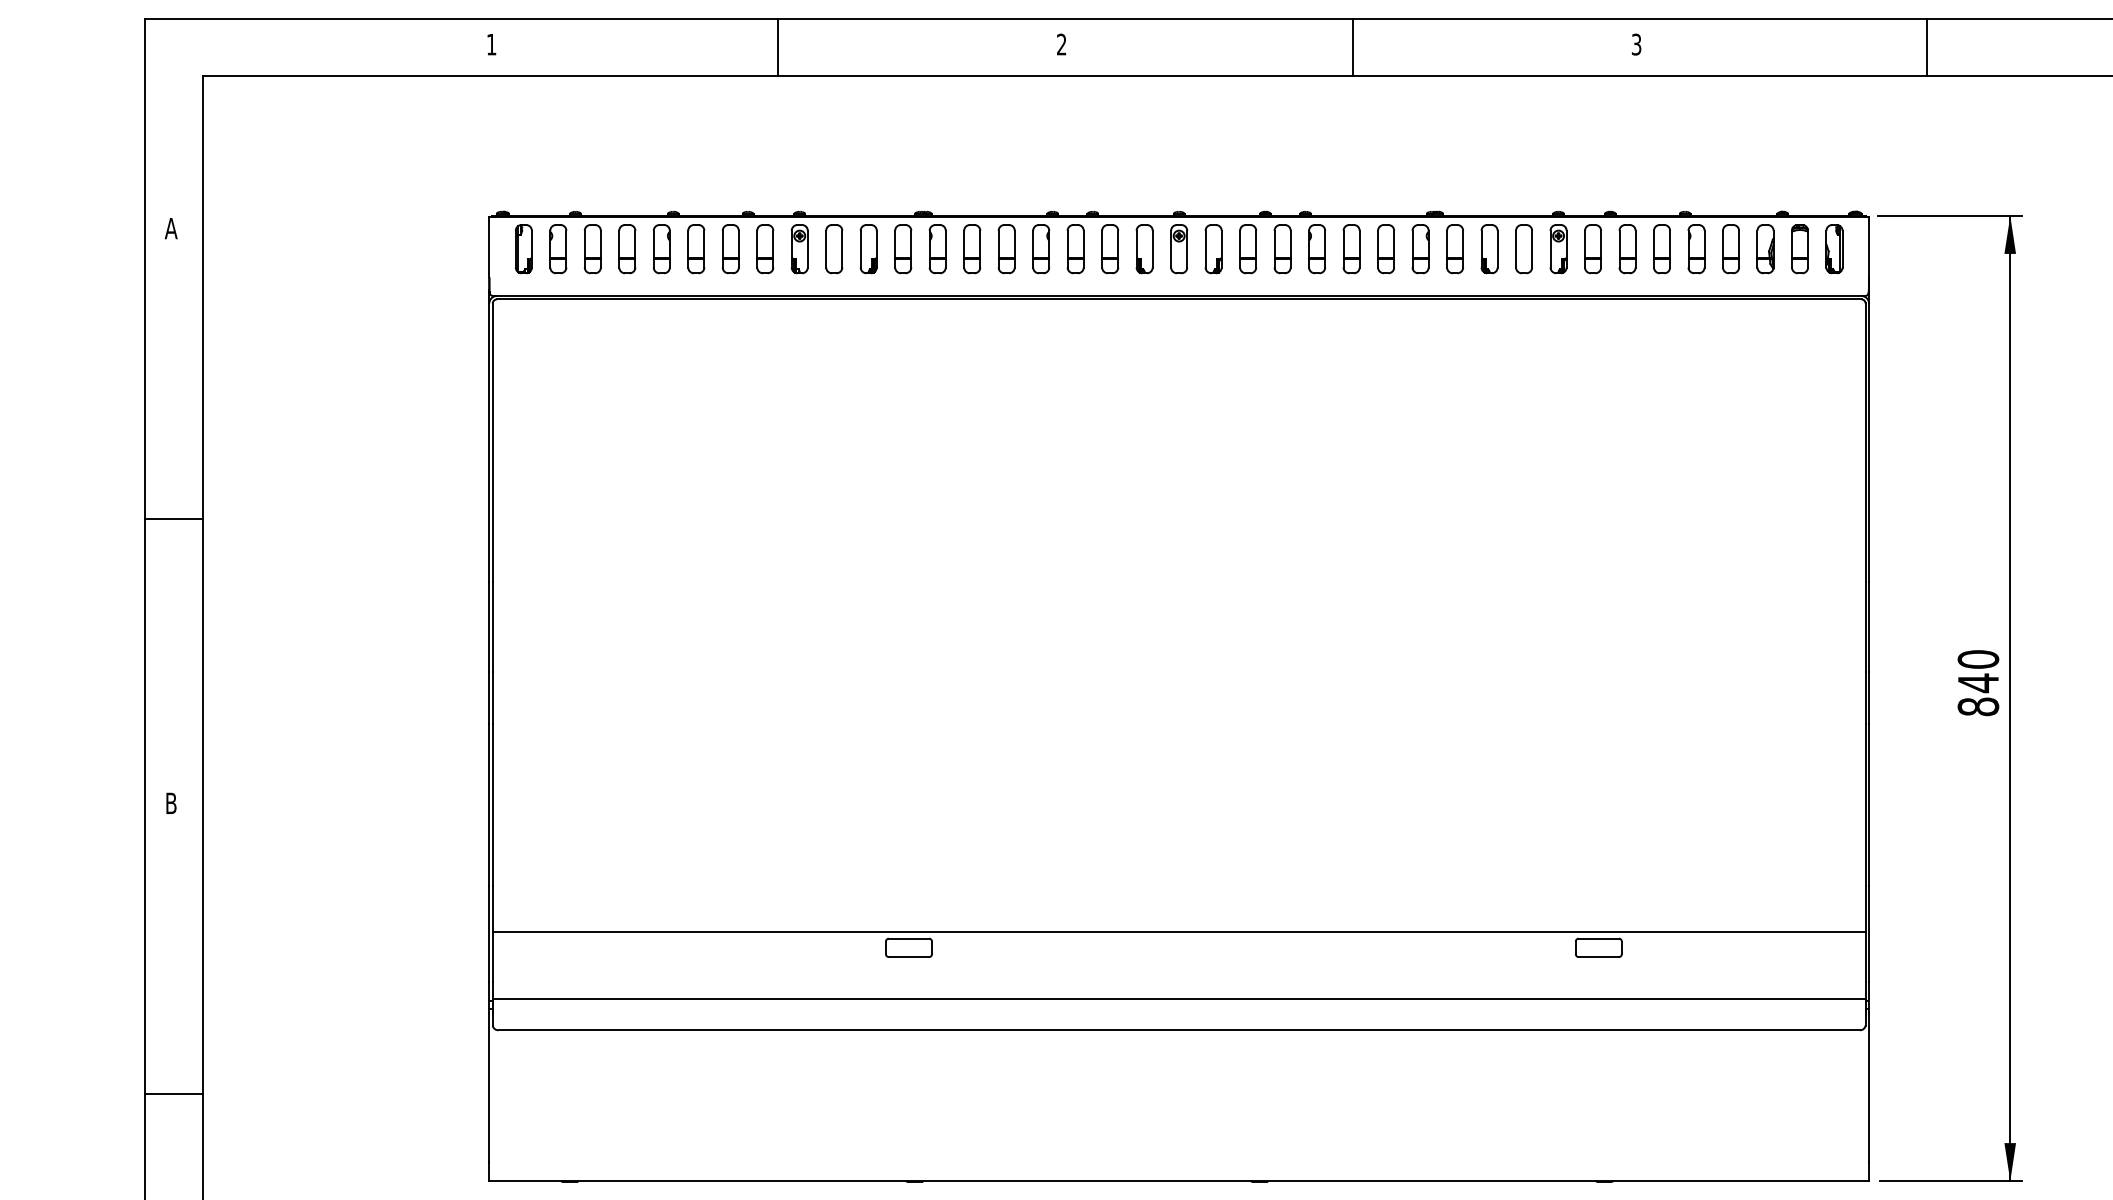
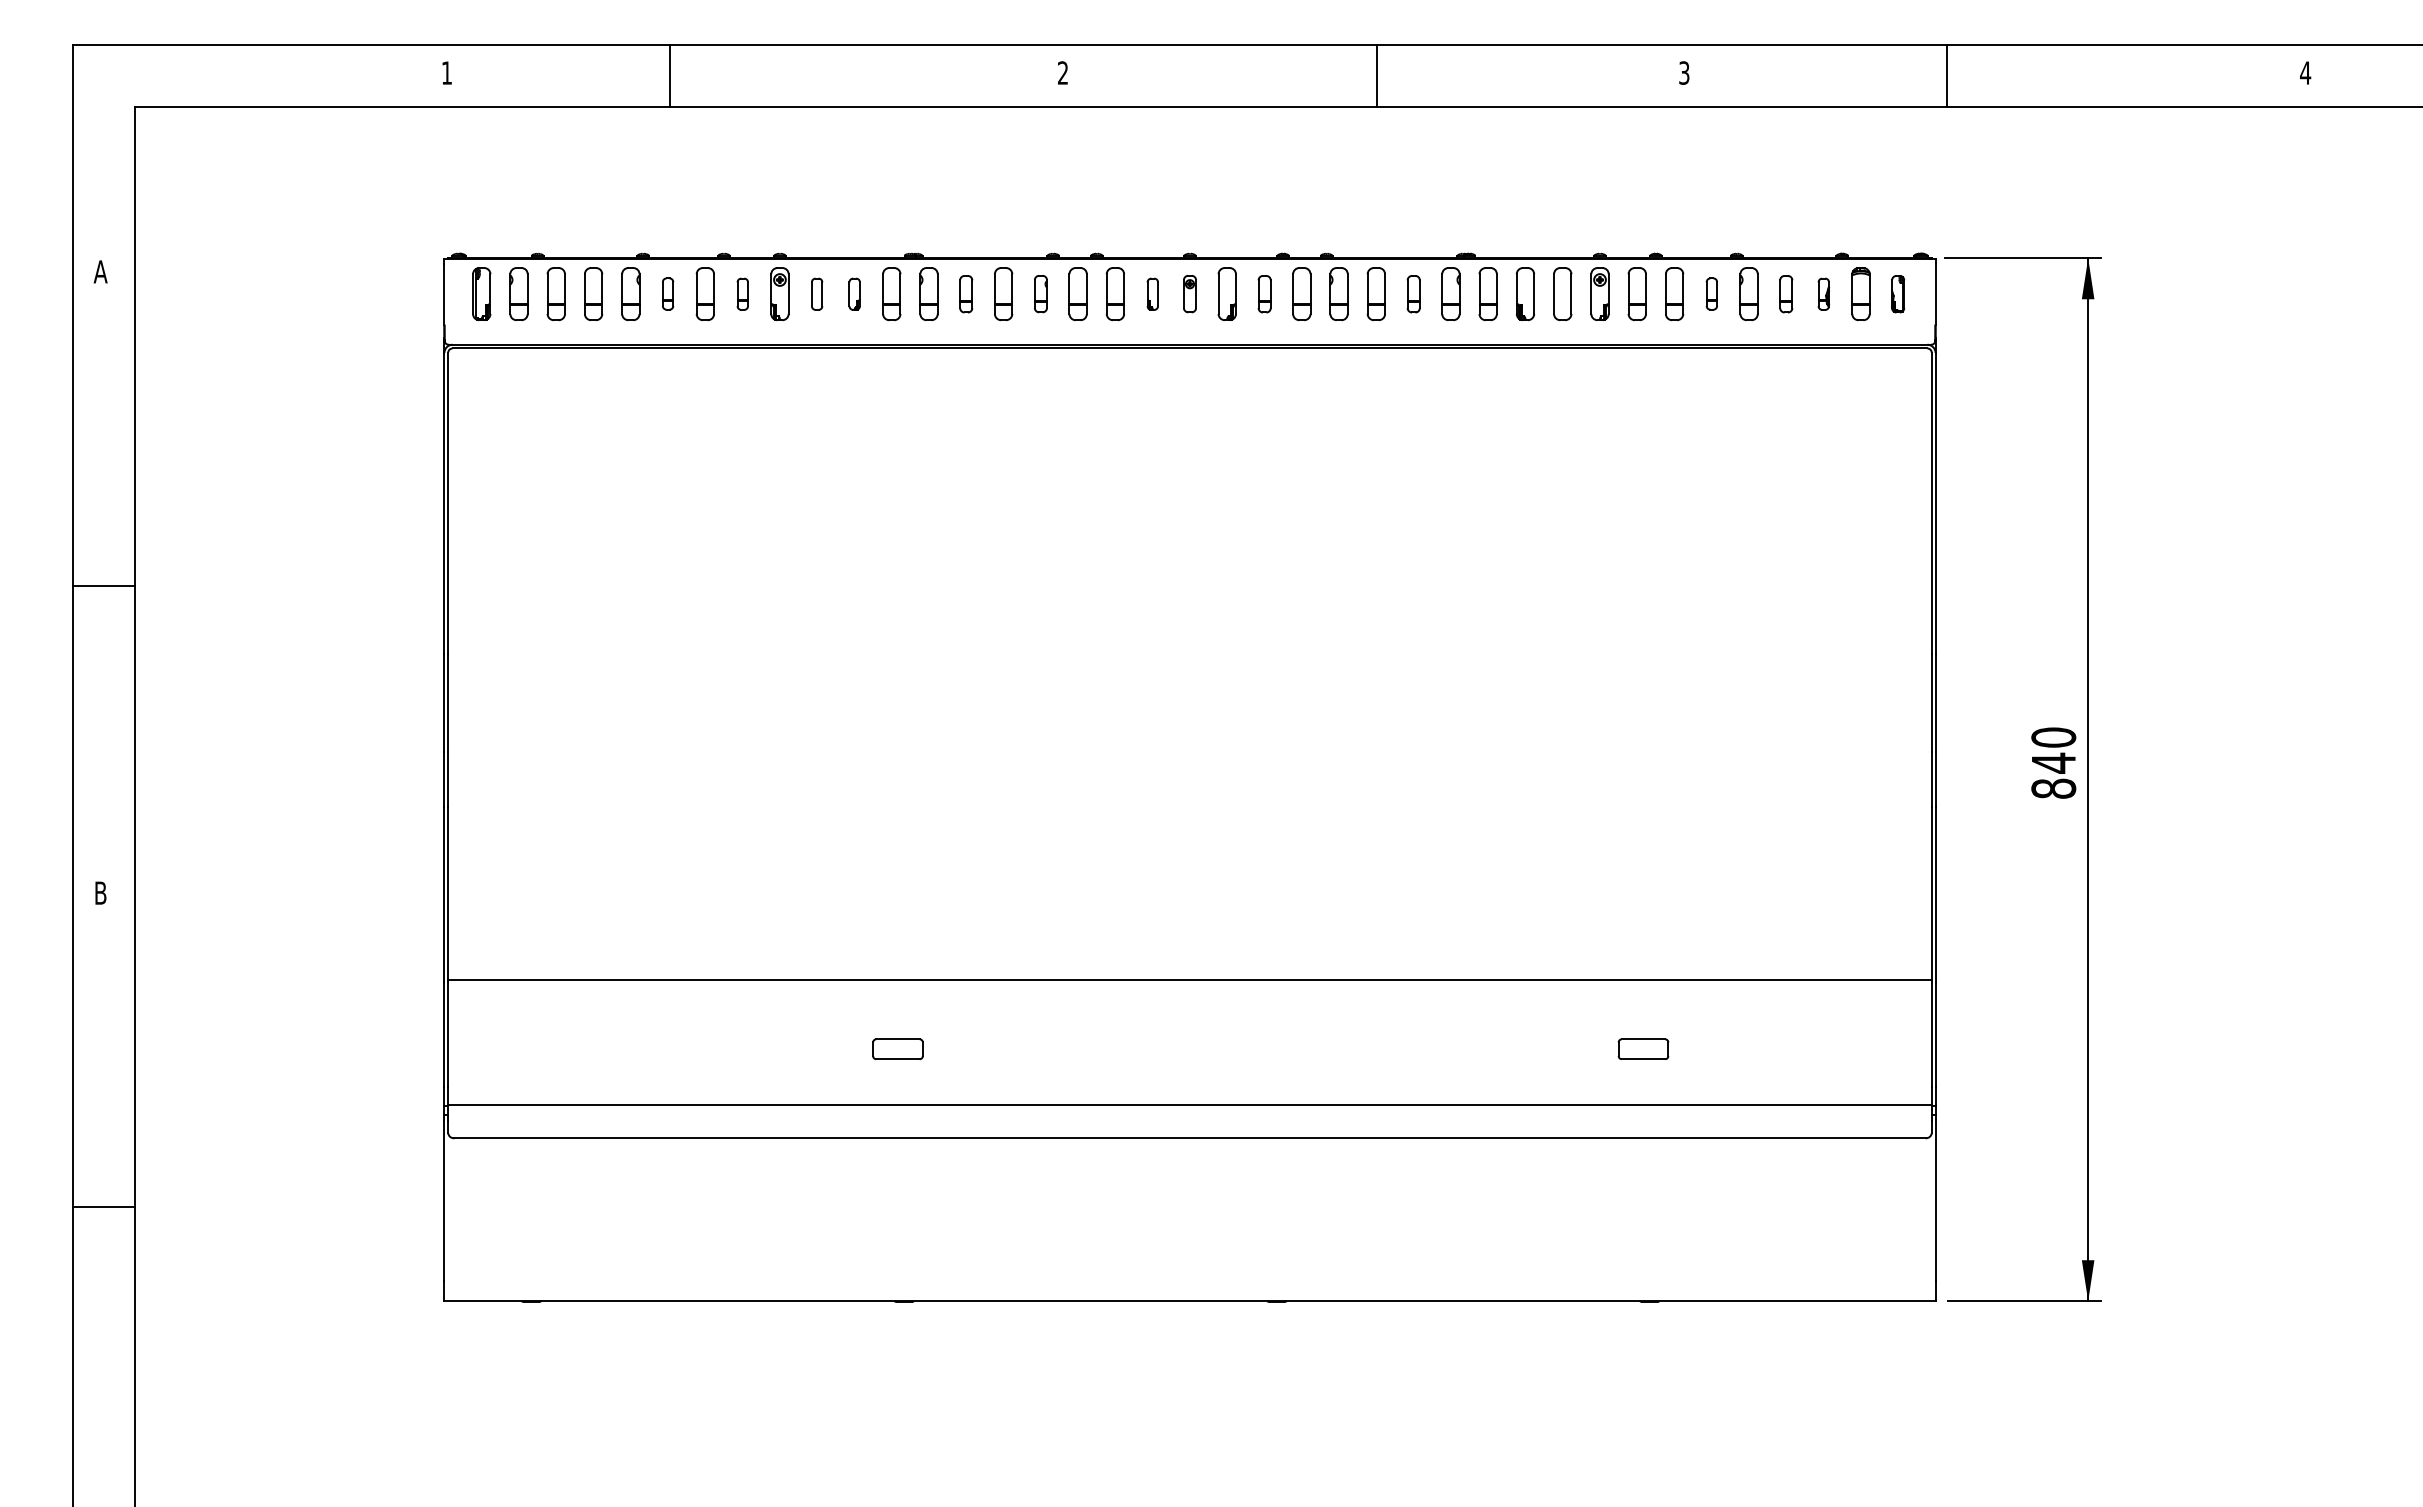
line: (778, 47) -> (670, 76), moved
line: (1927, 47) -> (1946, 76), moved
part: (695, 248) -> (667, 293), size x0.6
part: (1040, 248) -> (1040, 293), size x0.7
part: (1178, 248) -> (1189, 293), size x0.7
part: (1661, 248) -> (1711, 293), size x0.6
part: (765, 249) -> (742, 294), size x0.6
part: (833, 249) -> (816, 294), size x0.6
part: (868, 249) -> (854, 294), size x0.6
part: (971, 249) -> (965, 294), size x0.7
part: (1144, 249) -> (1152, 294), size x0.6
part: (1248, 249) -> (1264, 294), size x0.7
part: (1385, 249) -> (1413, 294), size x0.7
part: (1730, 249) -> (1785, 294), size x0.7
part: (1765, 249) -> (1823, 294), size x0.6
part: (1833, 249) -> (1897, 294), size x0.7
line: (1178, 931) -> (1189, 979), moved

